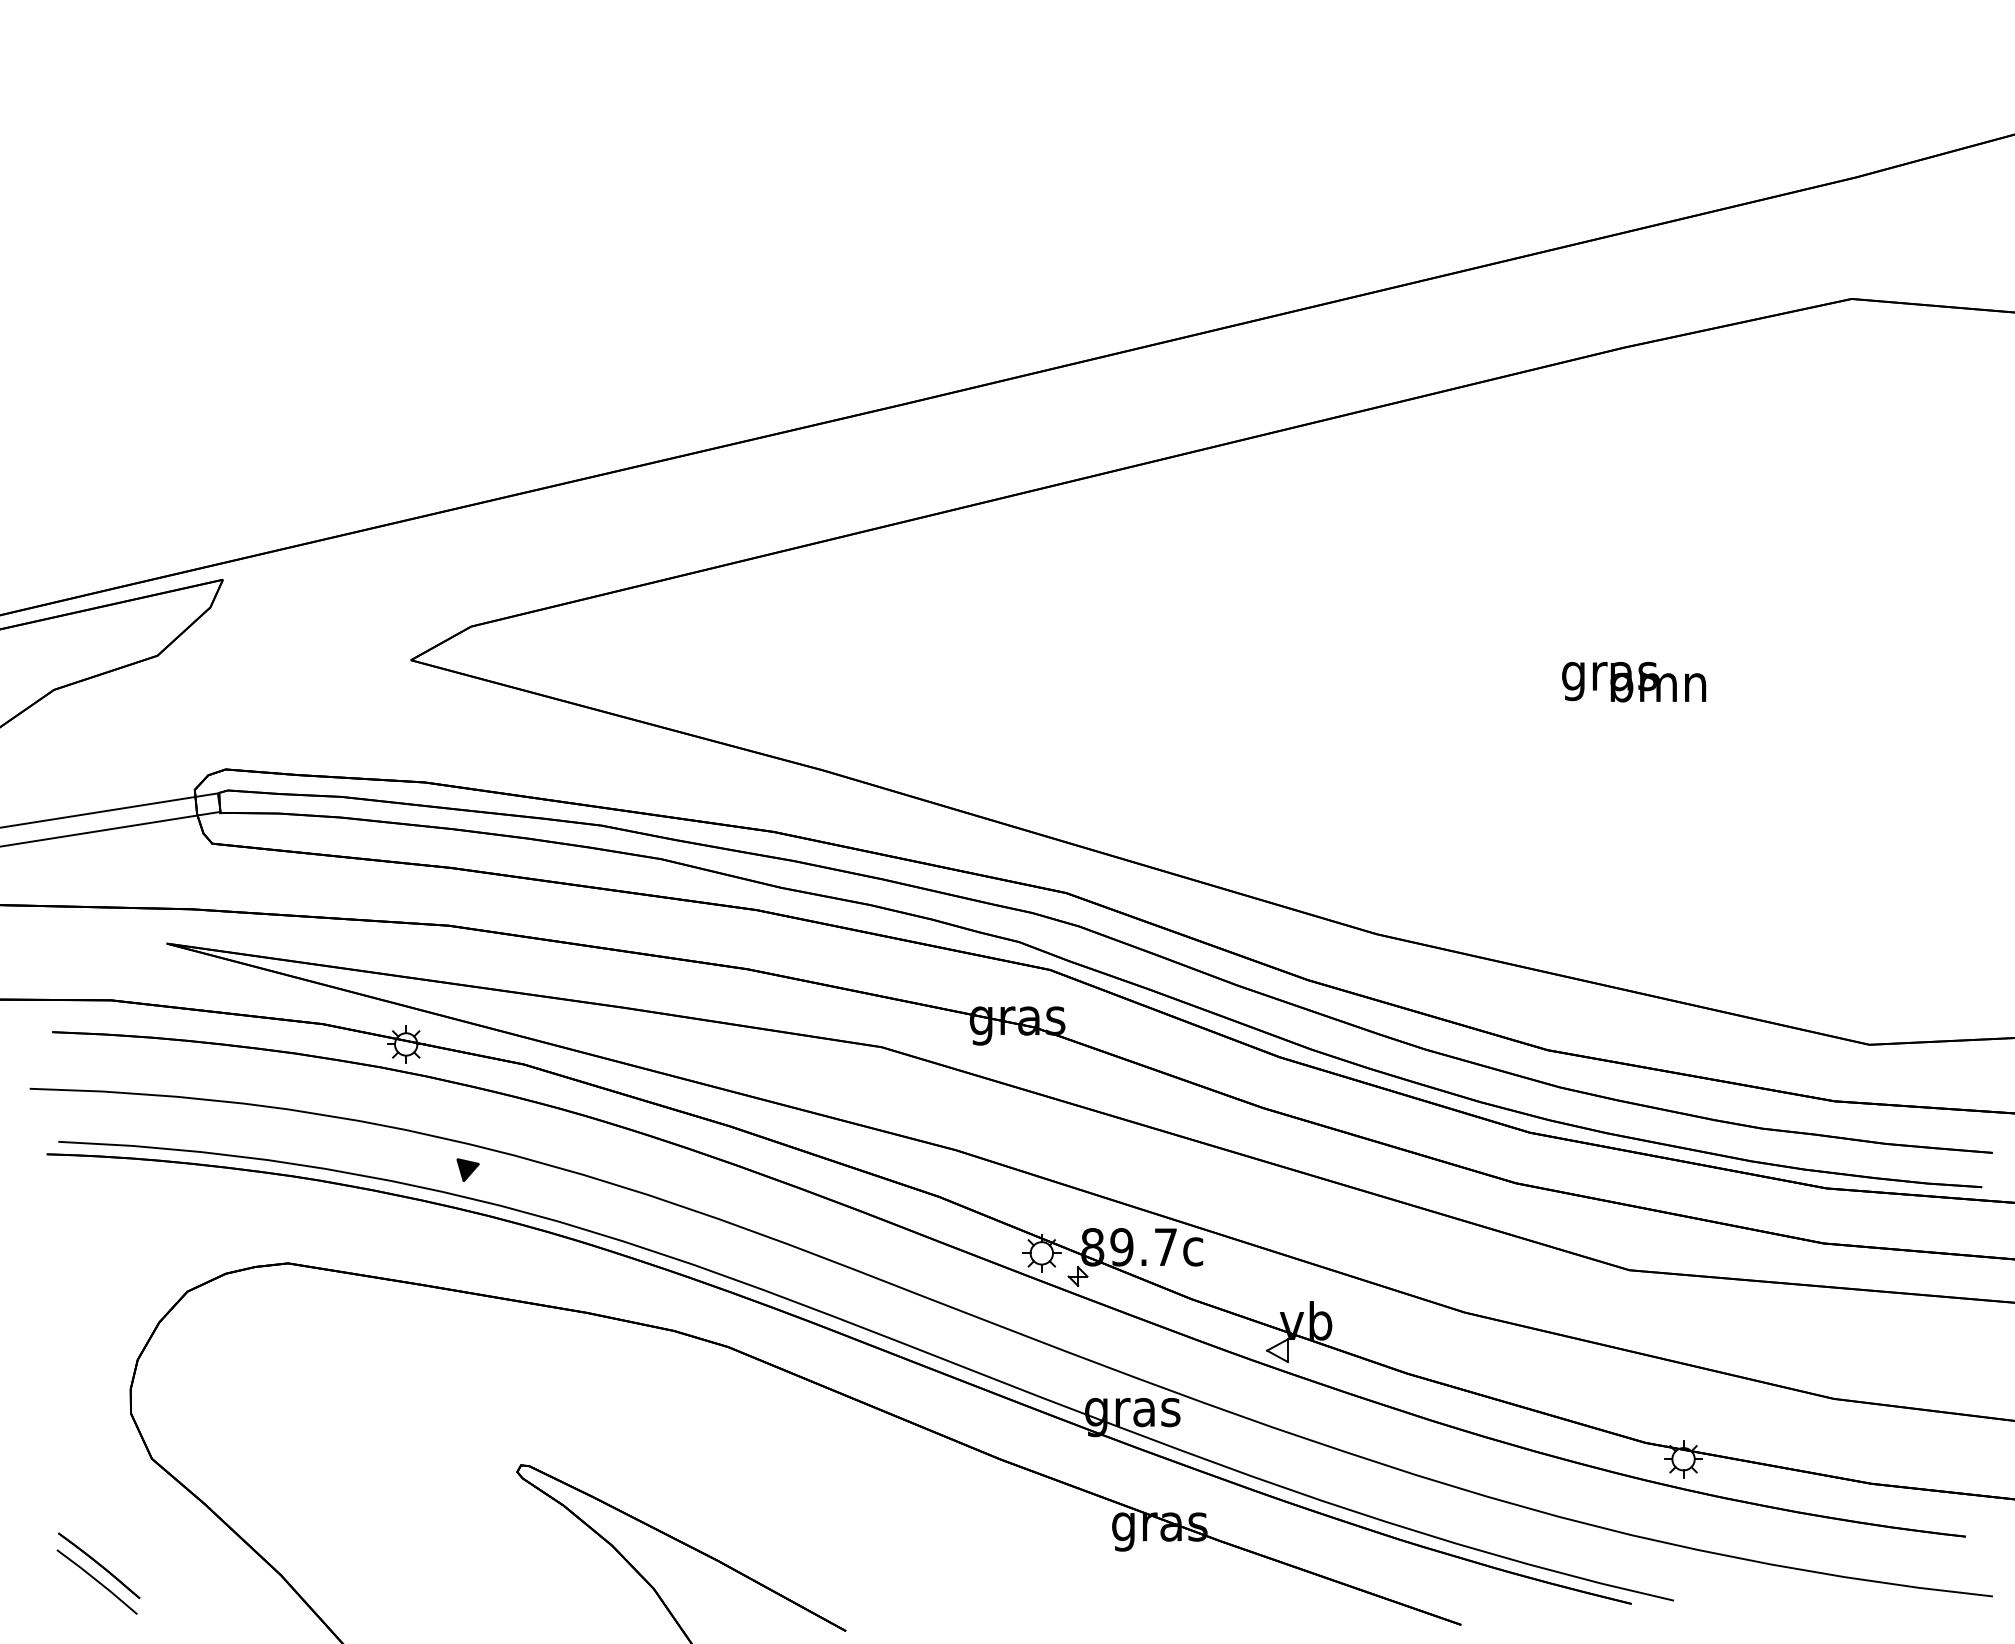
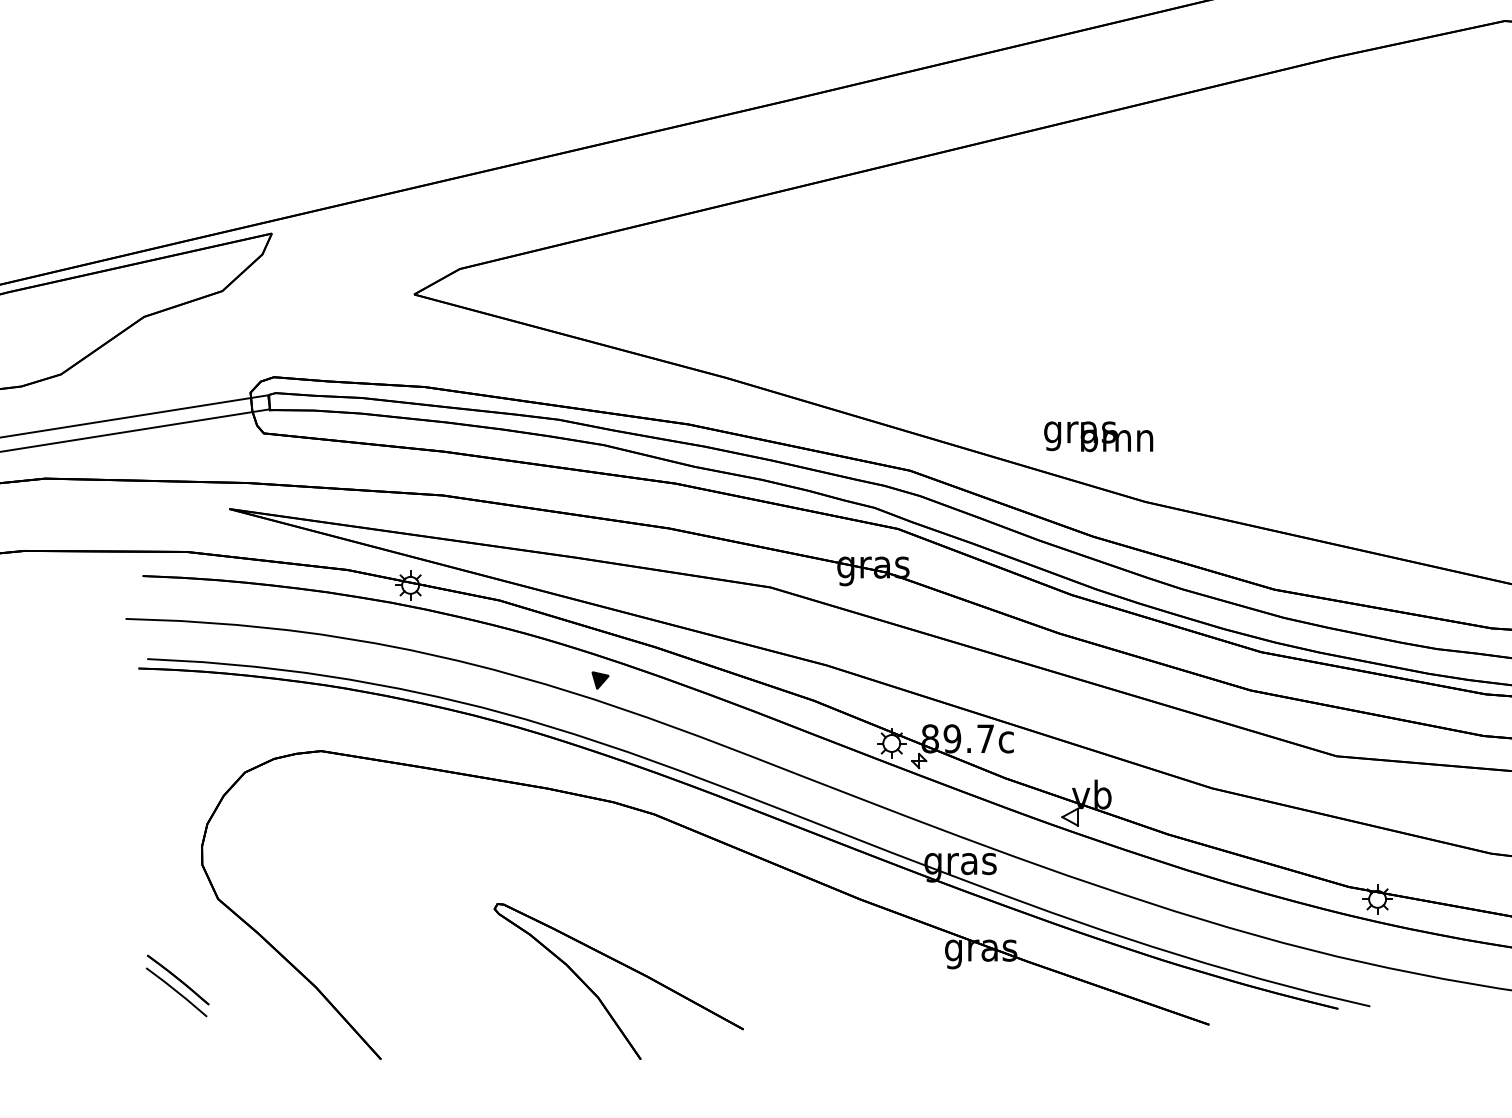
text: (1634, 681) -> (1098, 436), moved
part: (467, 1169) -> (600, 680), moved

